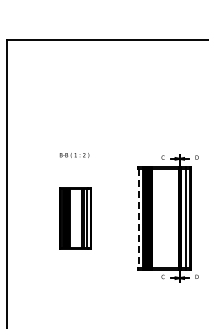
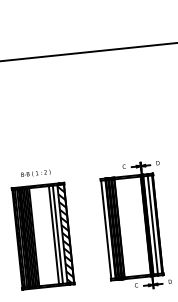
part: (75, 218) -> (43, 236), size x1.67
line: (138, 218) -> (106, 229), dashed -> solid

